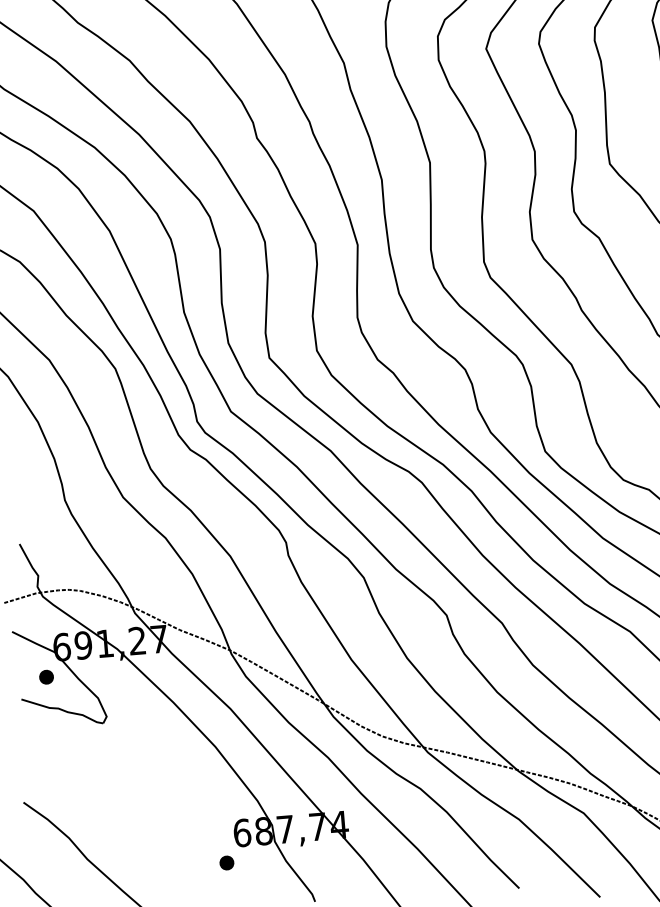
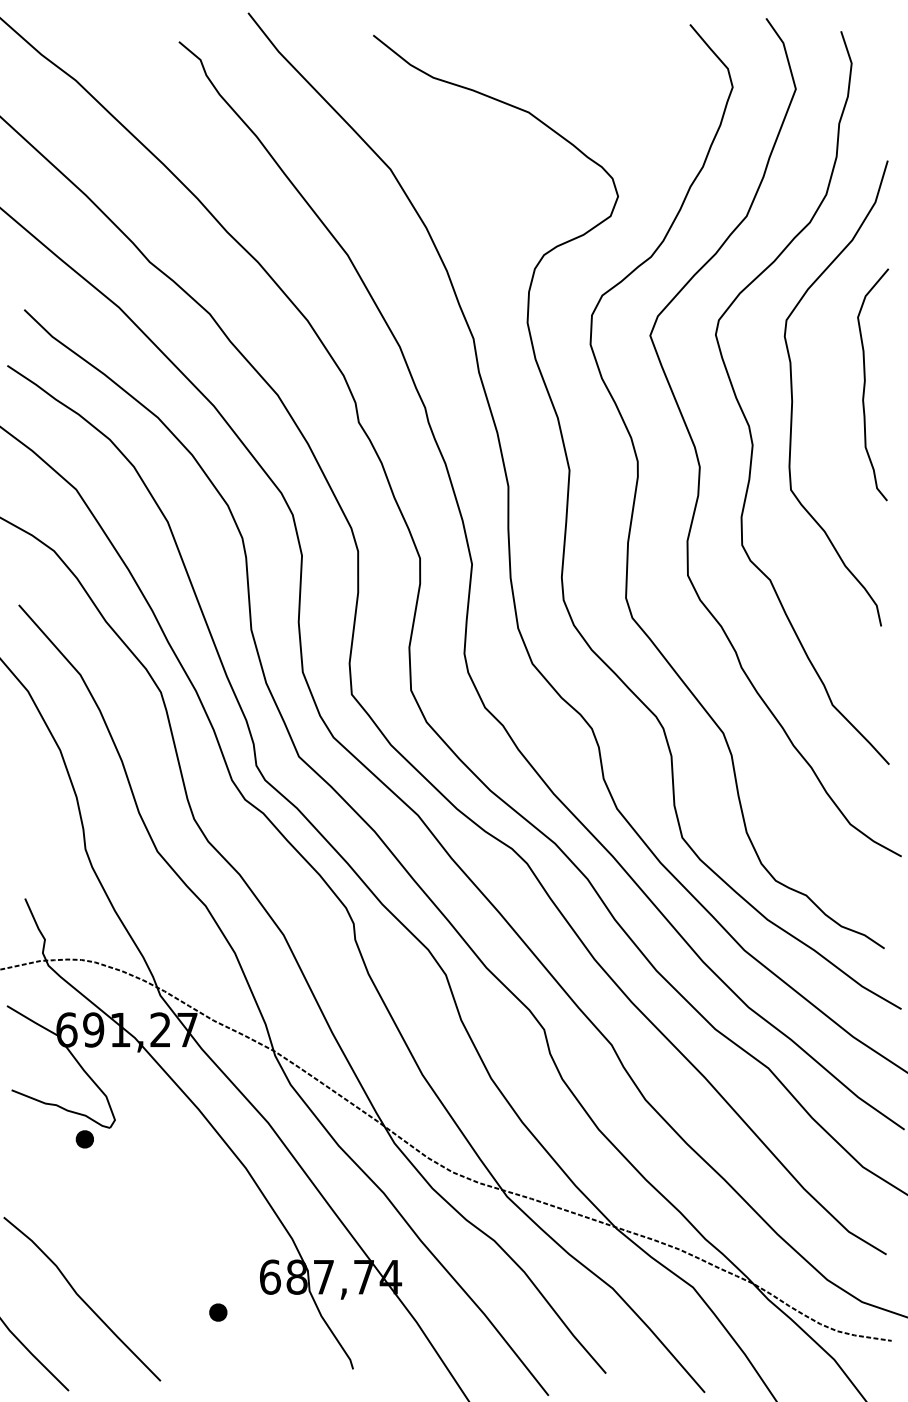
part: (46, 677) -> (84, 1139), moved
part: (227, 862) -> (218, 1312), moved

